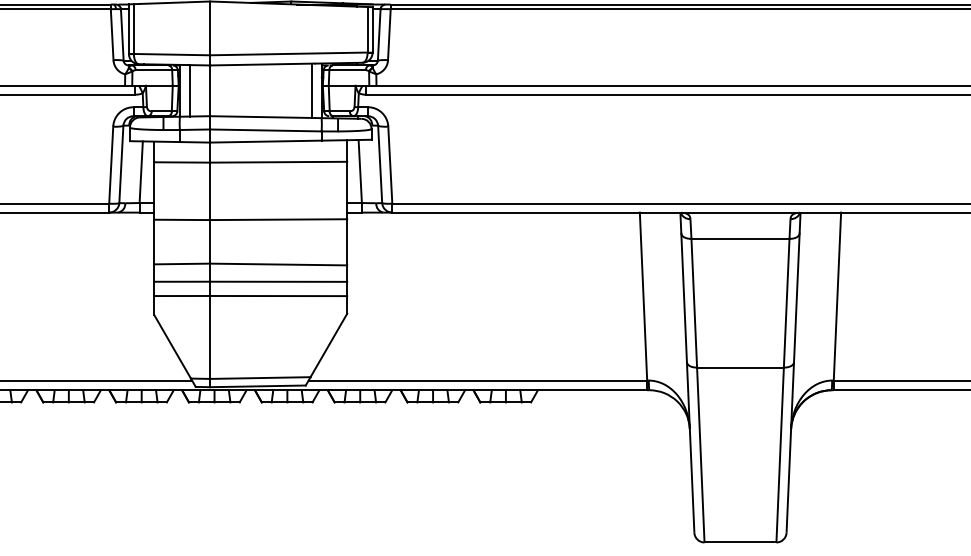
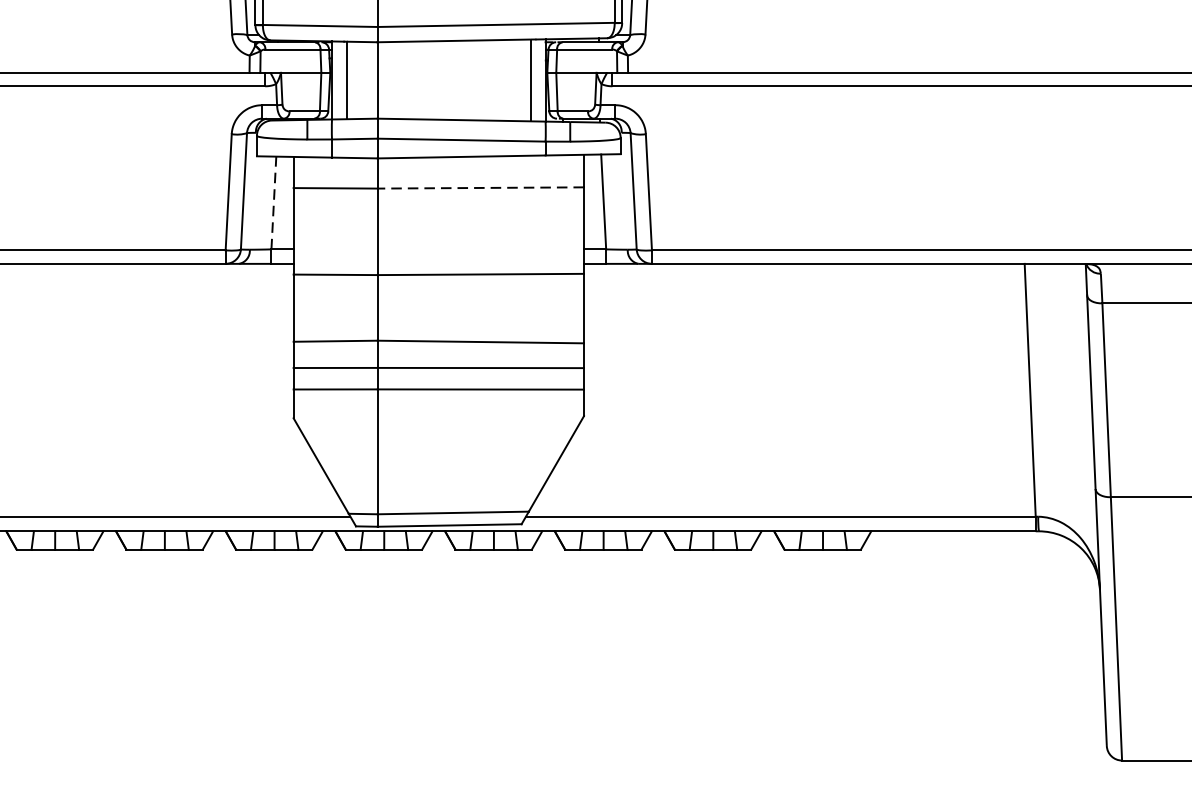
line: (278, 162) -> (480, 188), solid -> dashed
line: (141, 172) -> (274, 203), solid -> dashed

